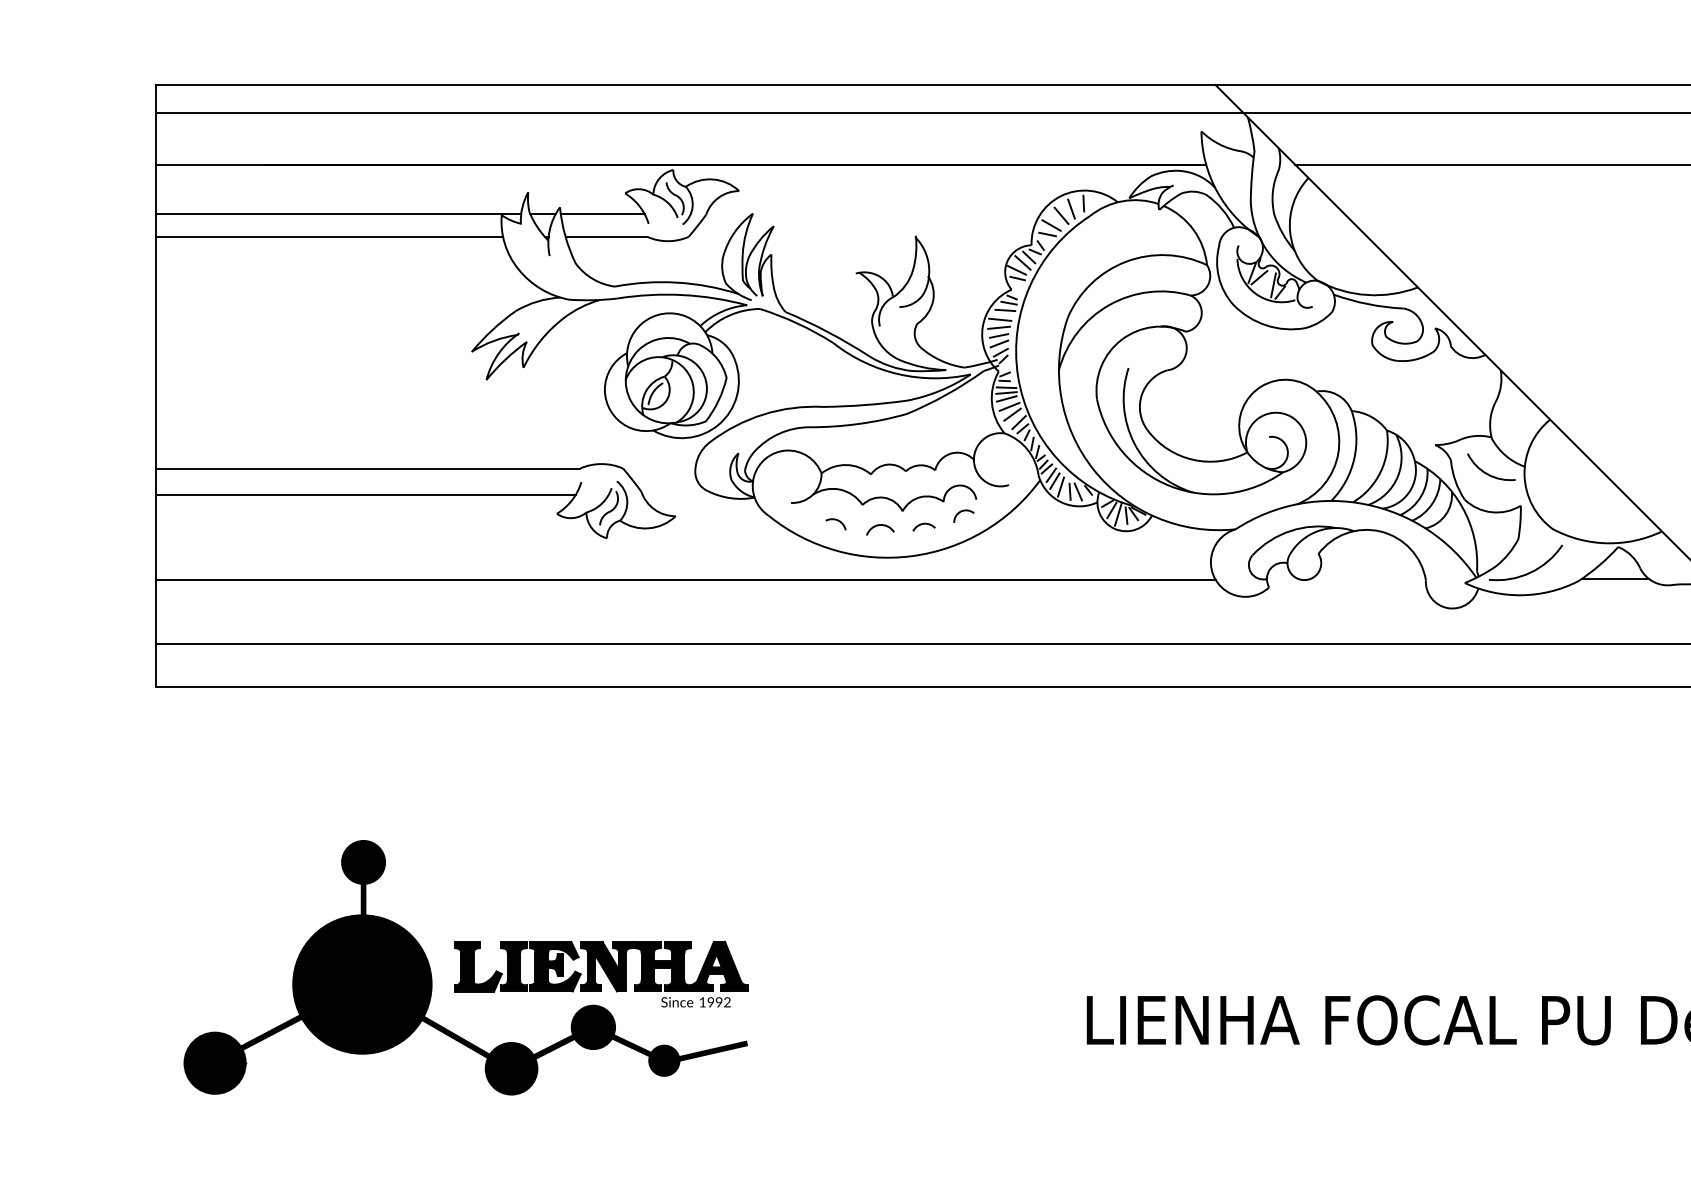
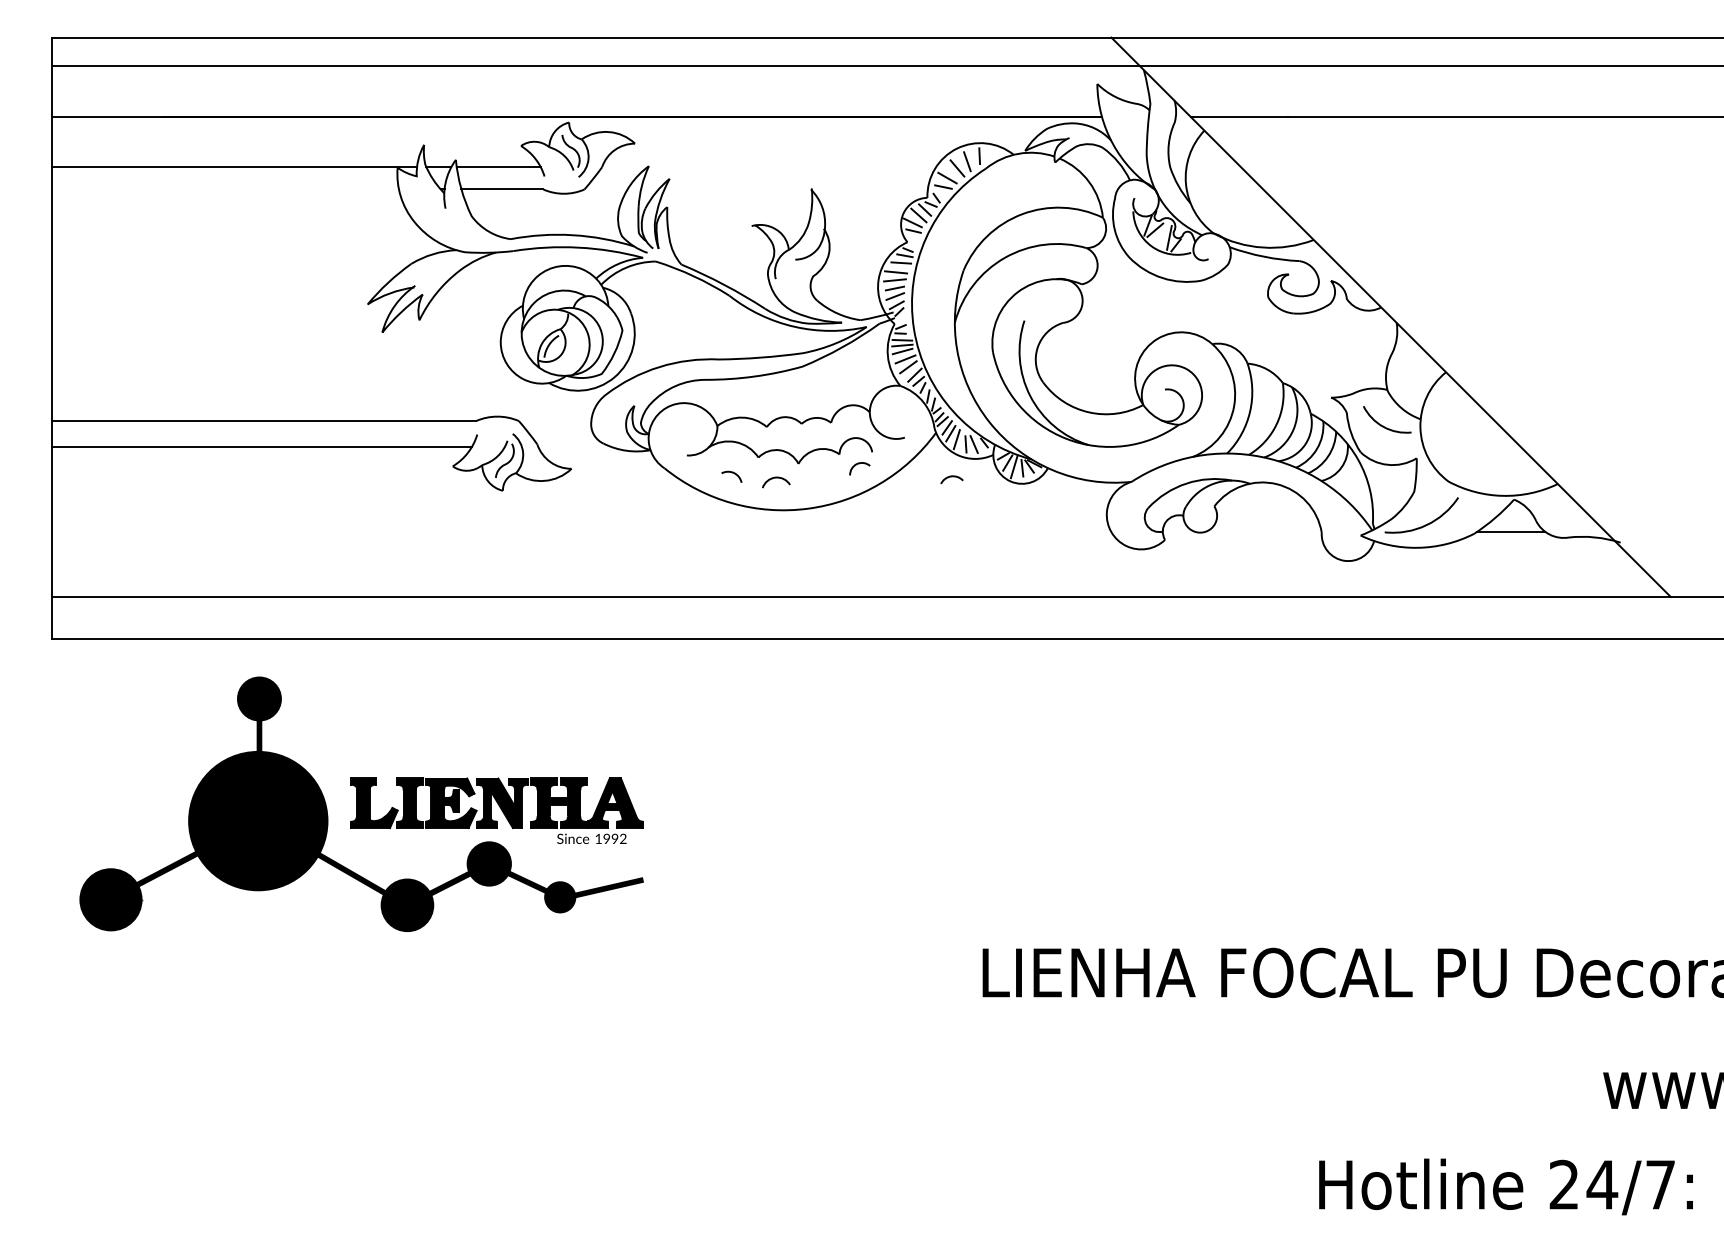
line: (328, 236) -> (224, 189), removed
arc: (923, 524) -> (951, 477), moved
line: (685, 579) -> (581, 532), removed
part: (465, 966) -> (361, 803), moved

